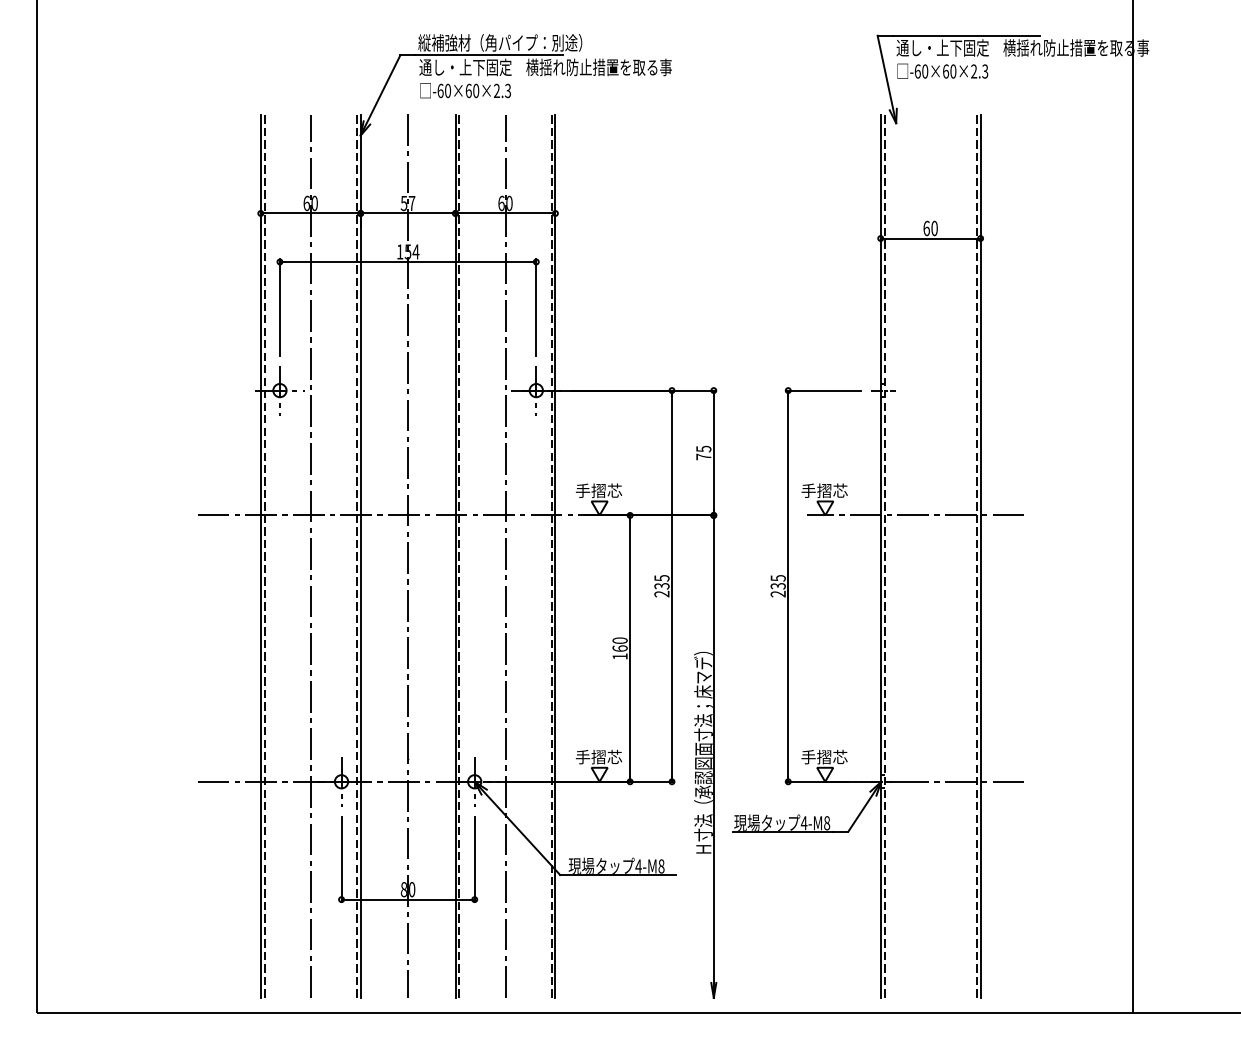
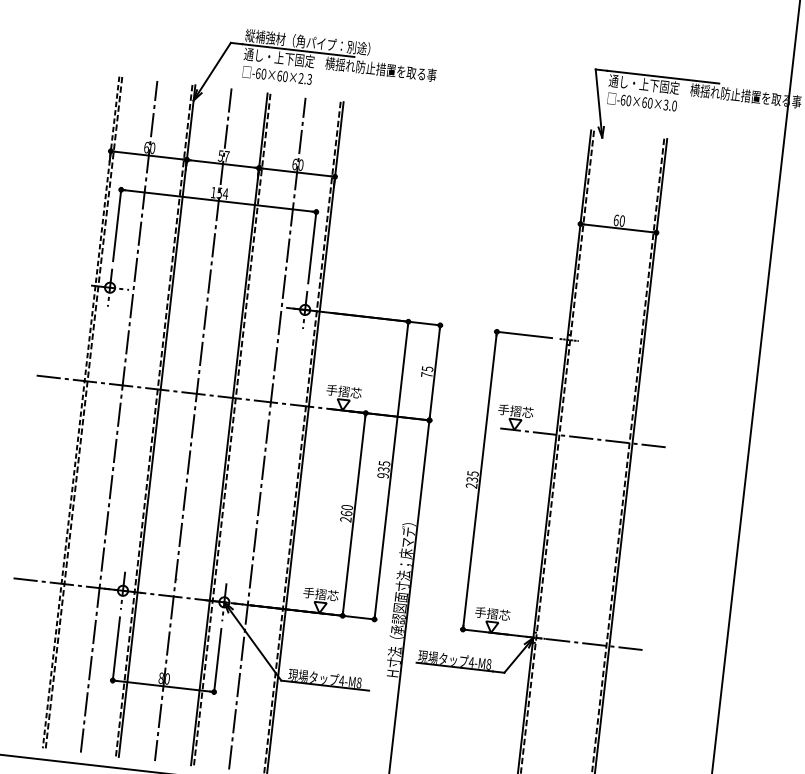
text: (979, 71) -> (670, 105), -60×60×2.3 -> -60×60×3.0
line: (260, 557) -> (80, 413), solid -> dashed
text: (662, 593) -> (383, 475), 235 -> 935
text: (619, 656) -> (345, 519), 160 -> 260

